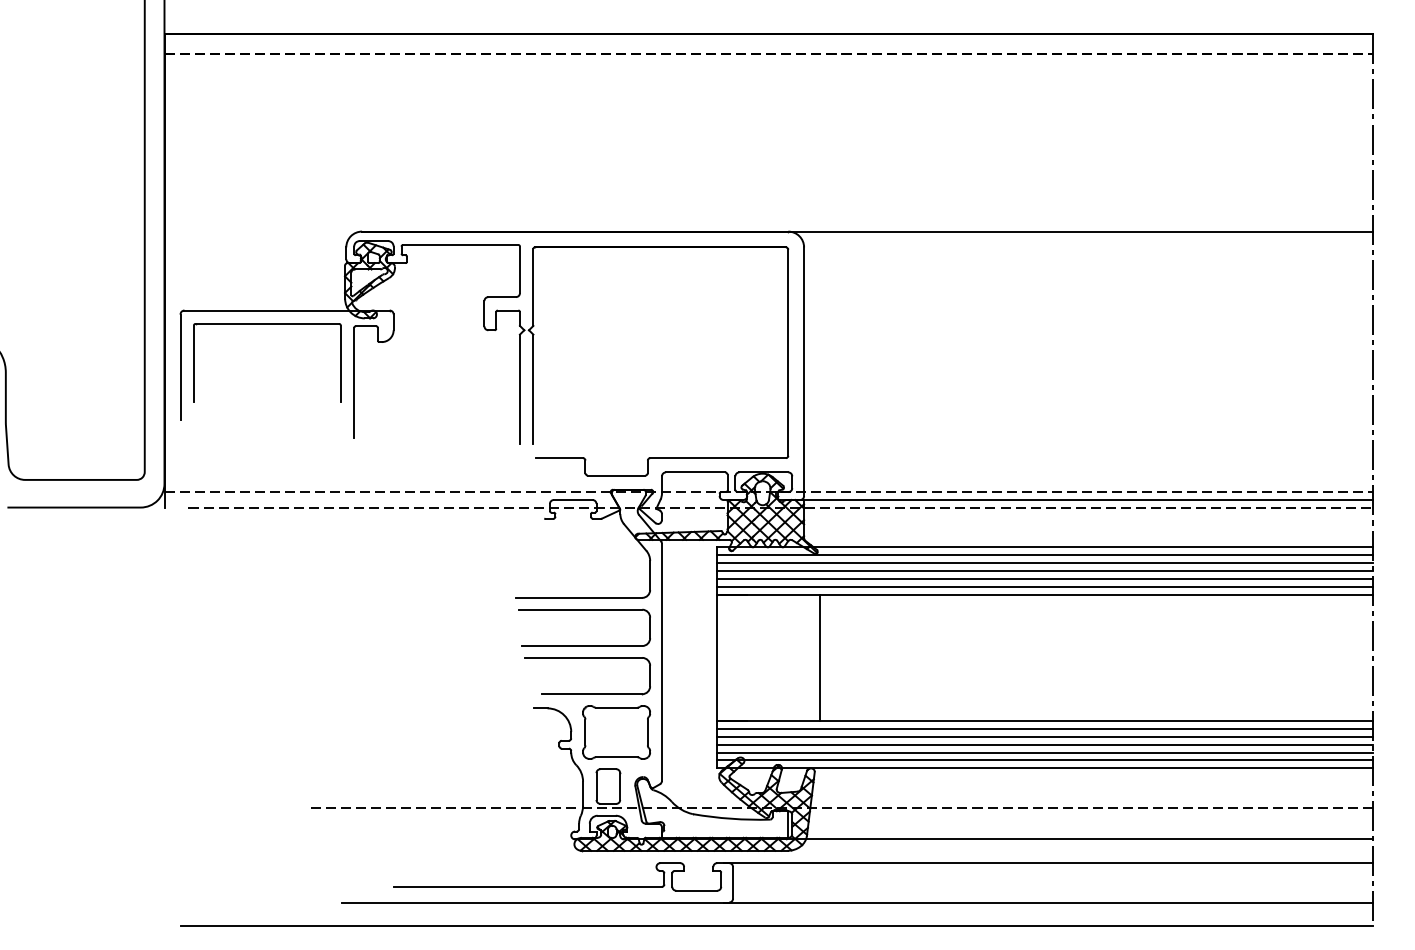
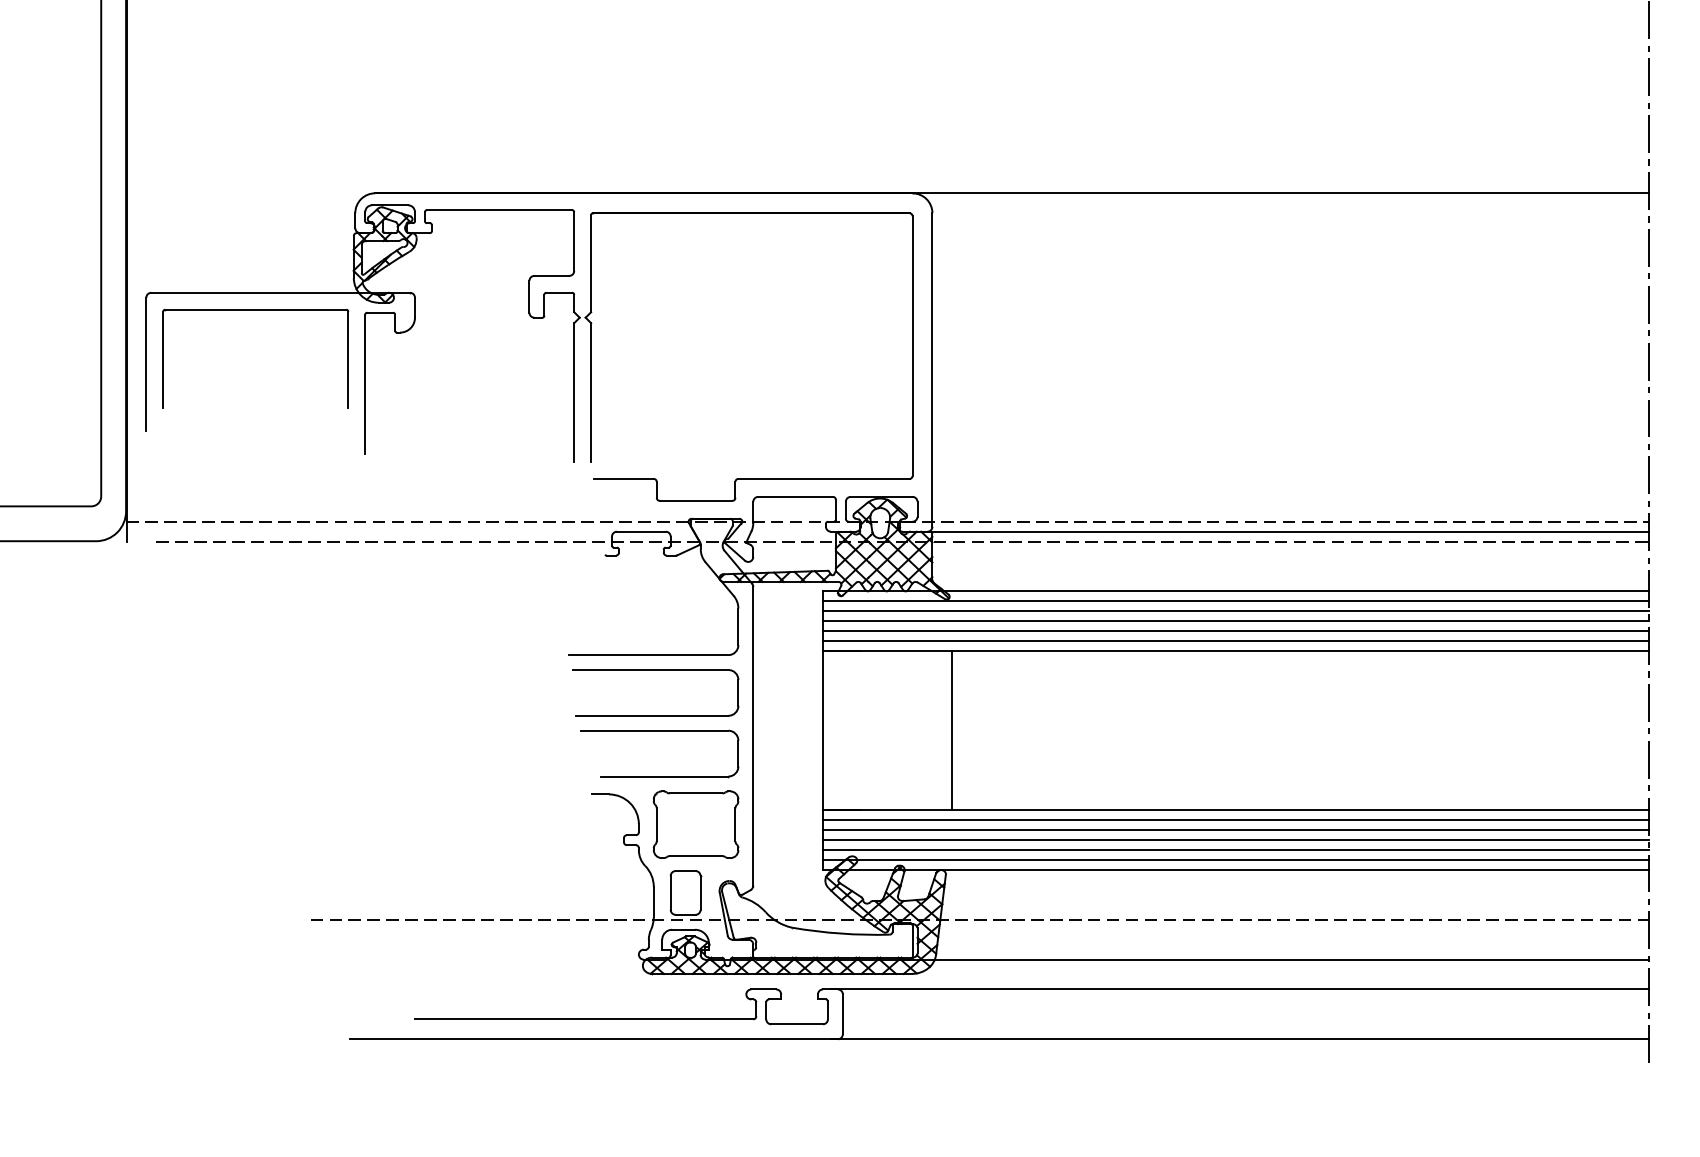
line: (776, 926) -> (897, 1069), removed

